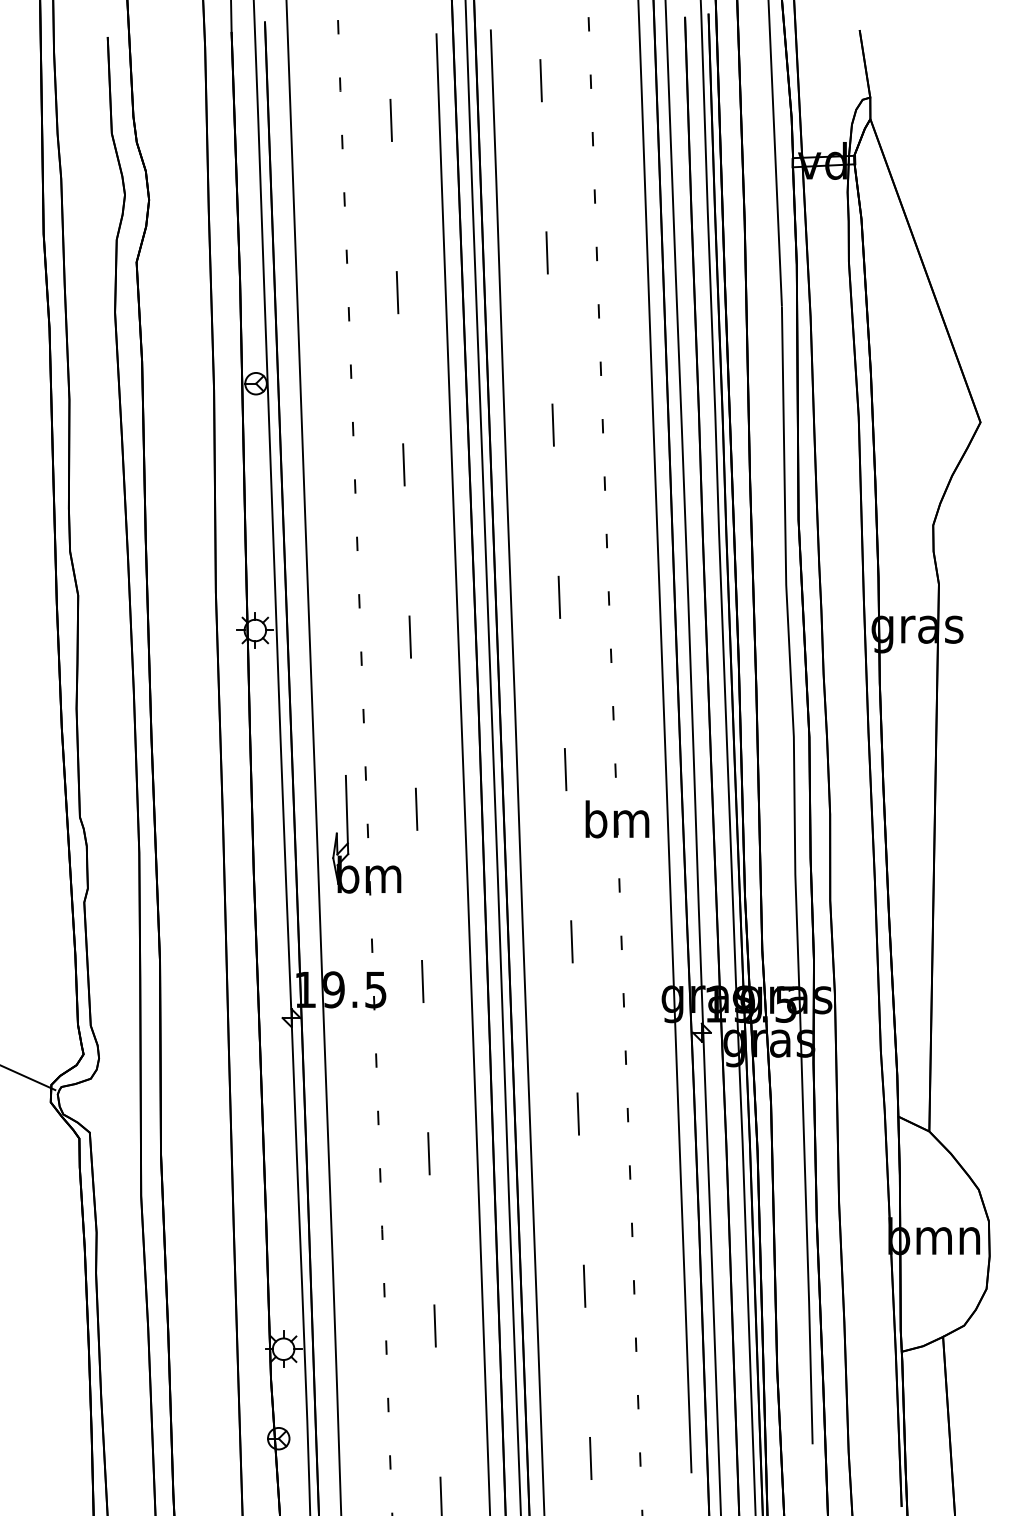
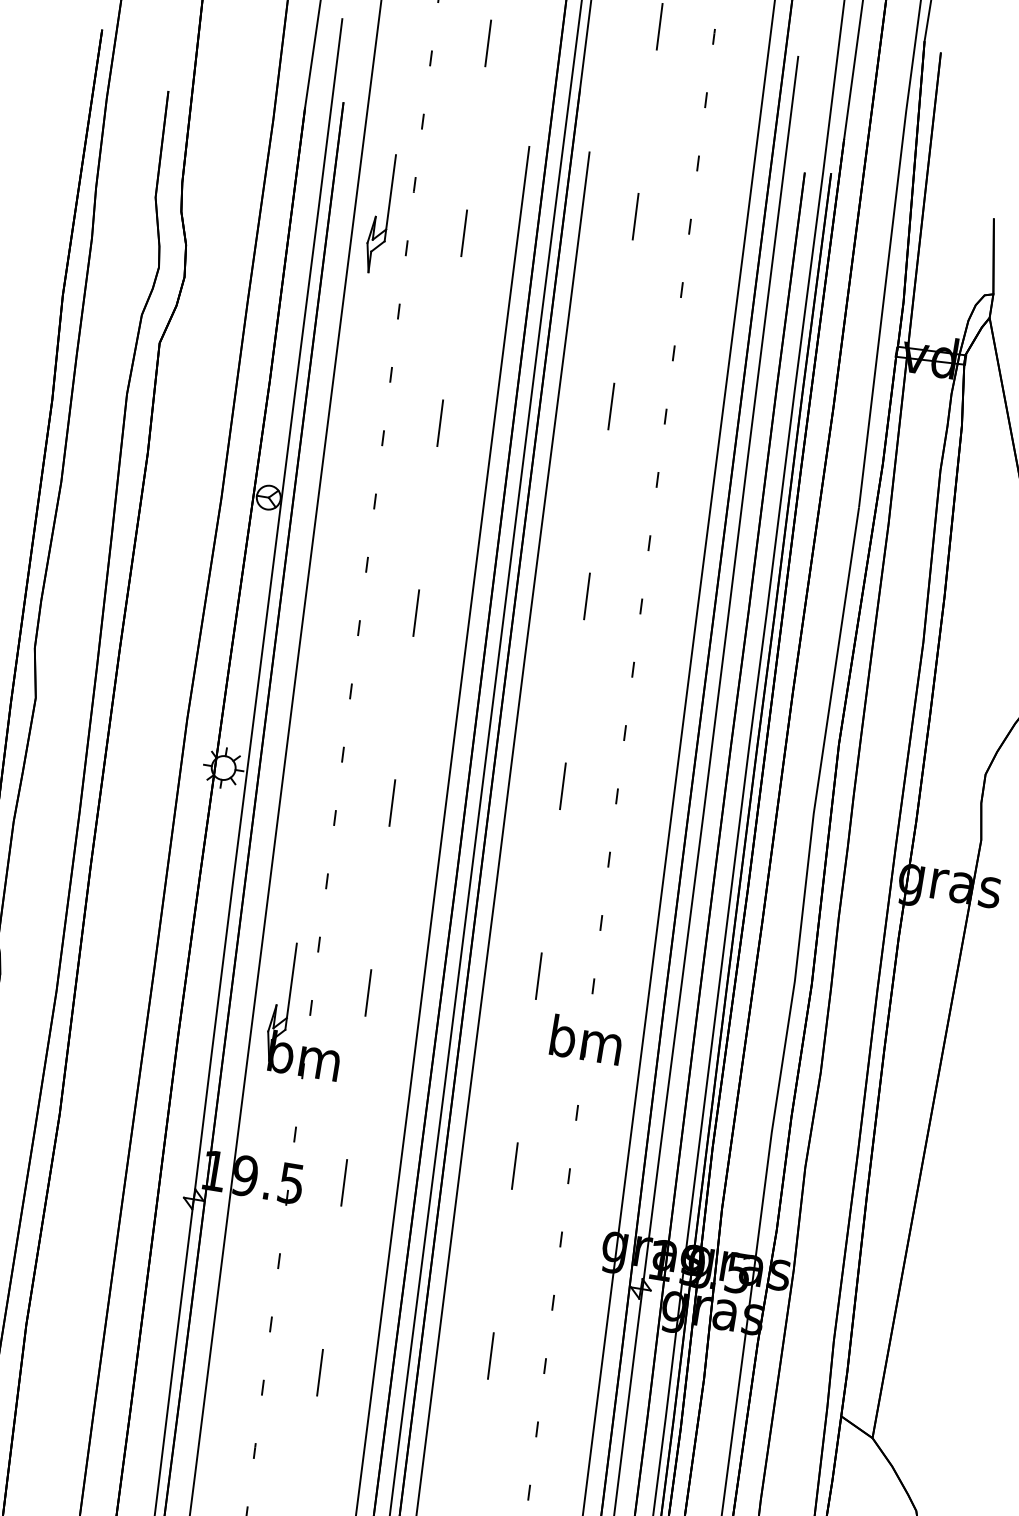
part: (313, 114) -> (380, 212), added

